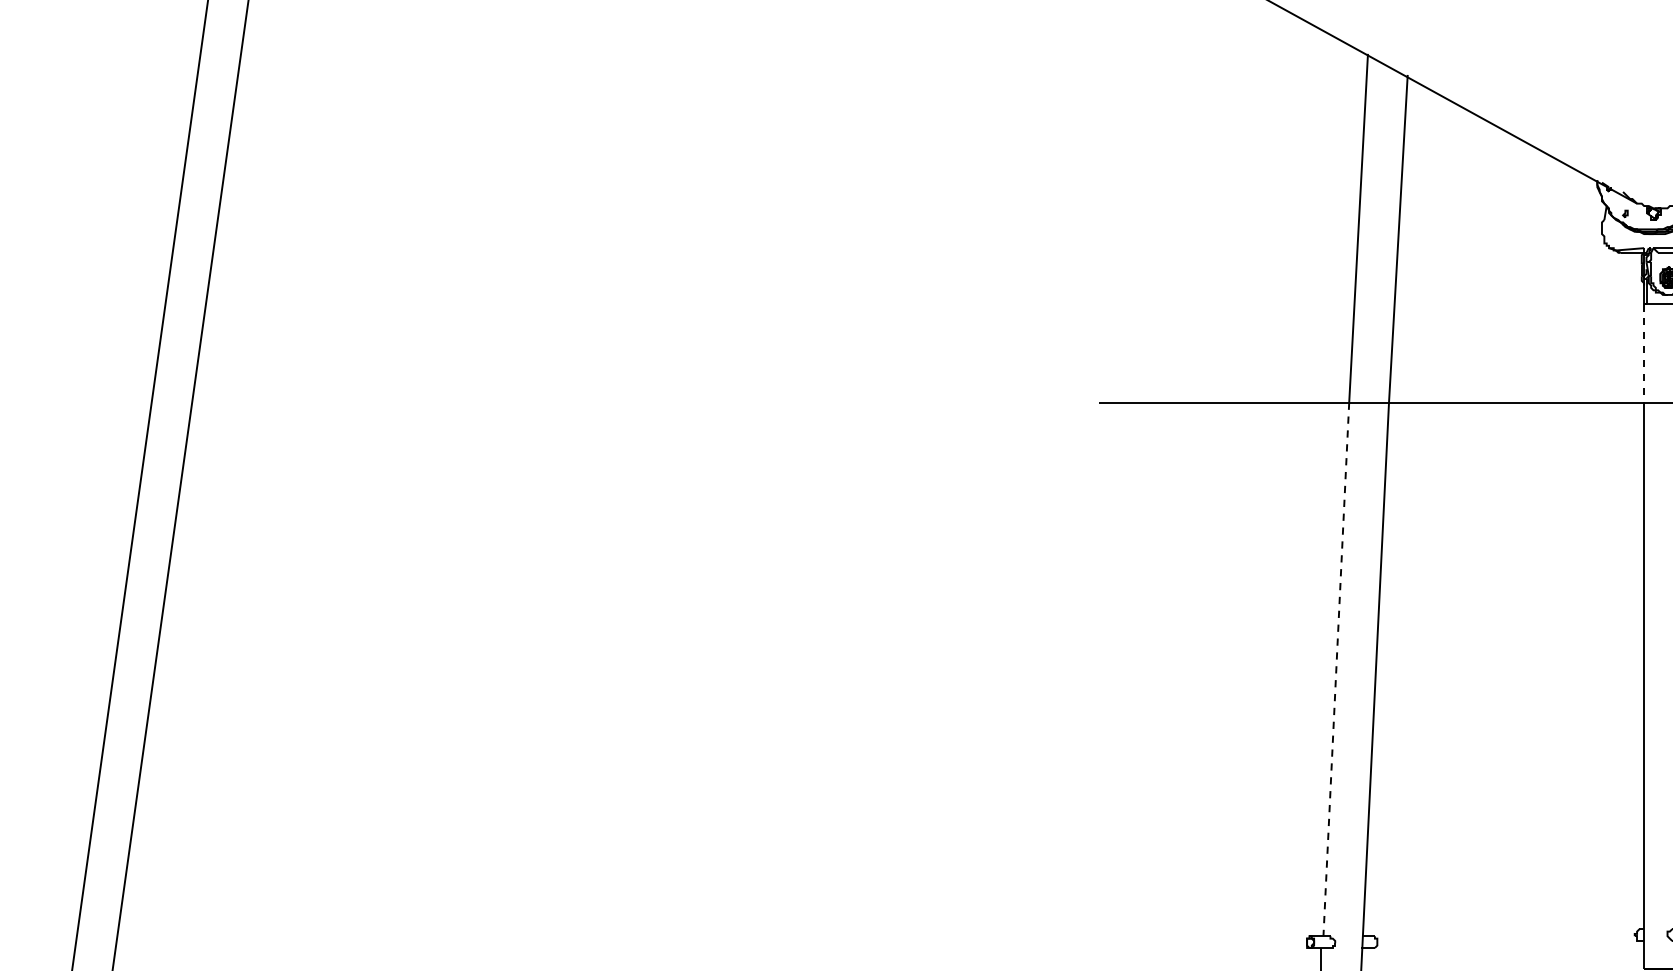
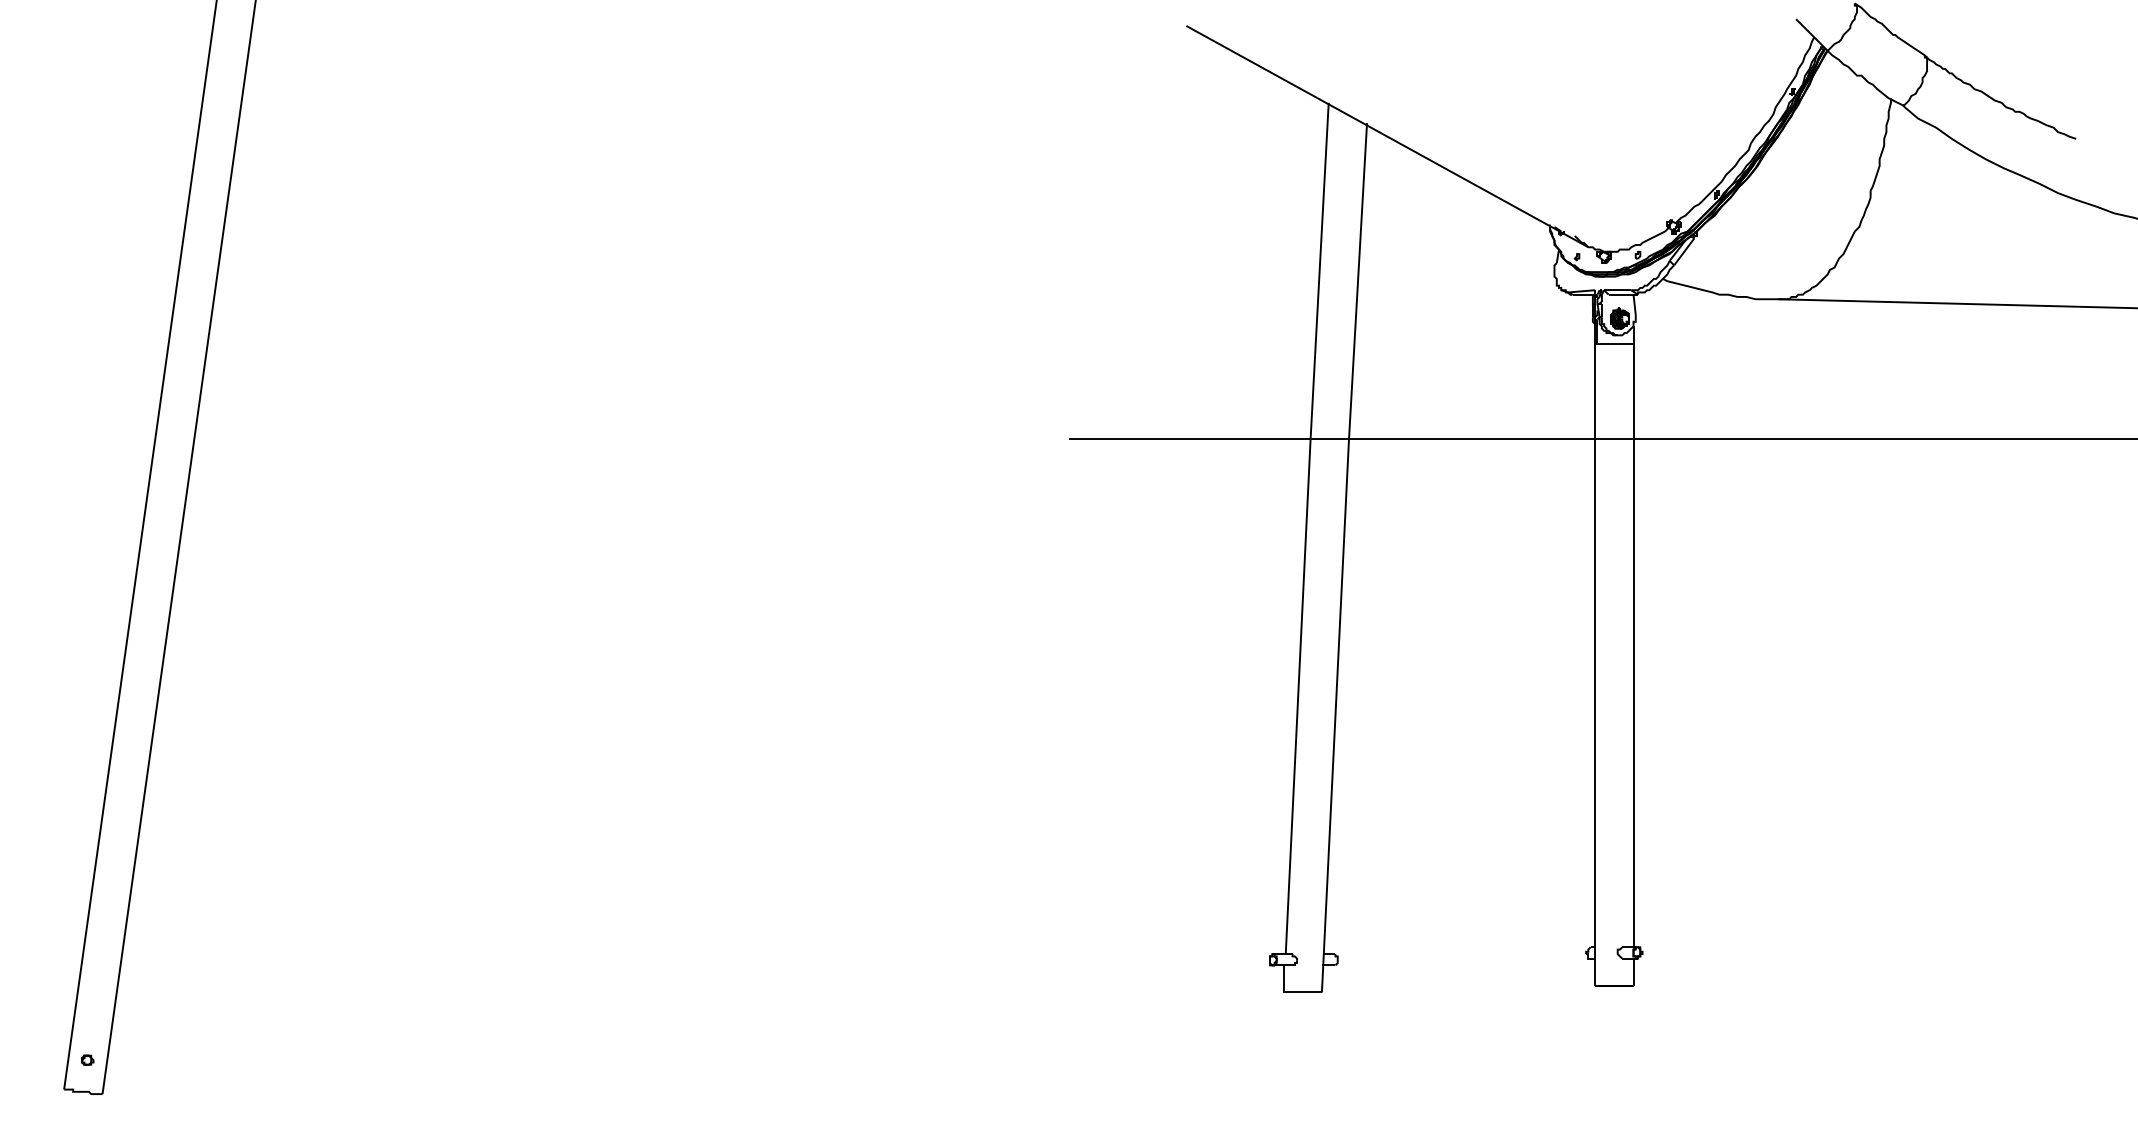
line: (1644, 354) -> (1595, 392), dashed -> solid
line: (1336, 669) -> (1298, 696), dashed -> solid

